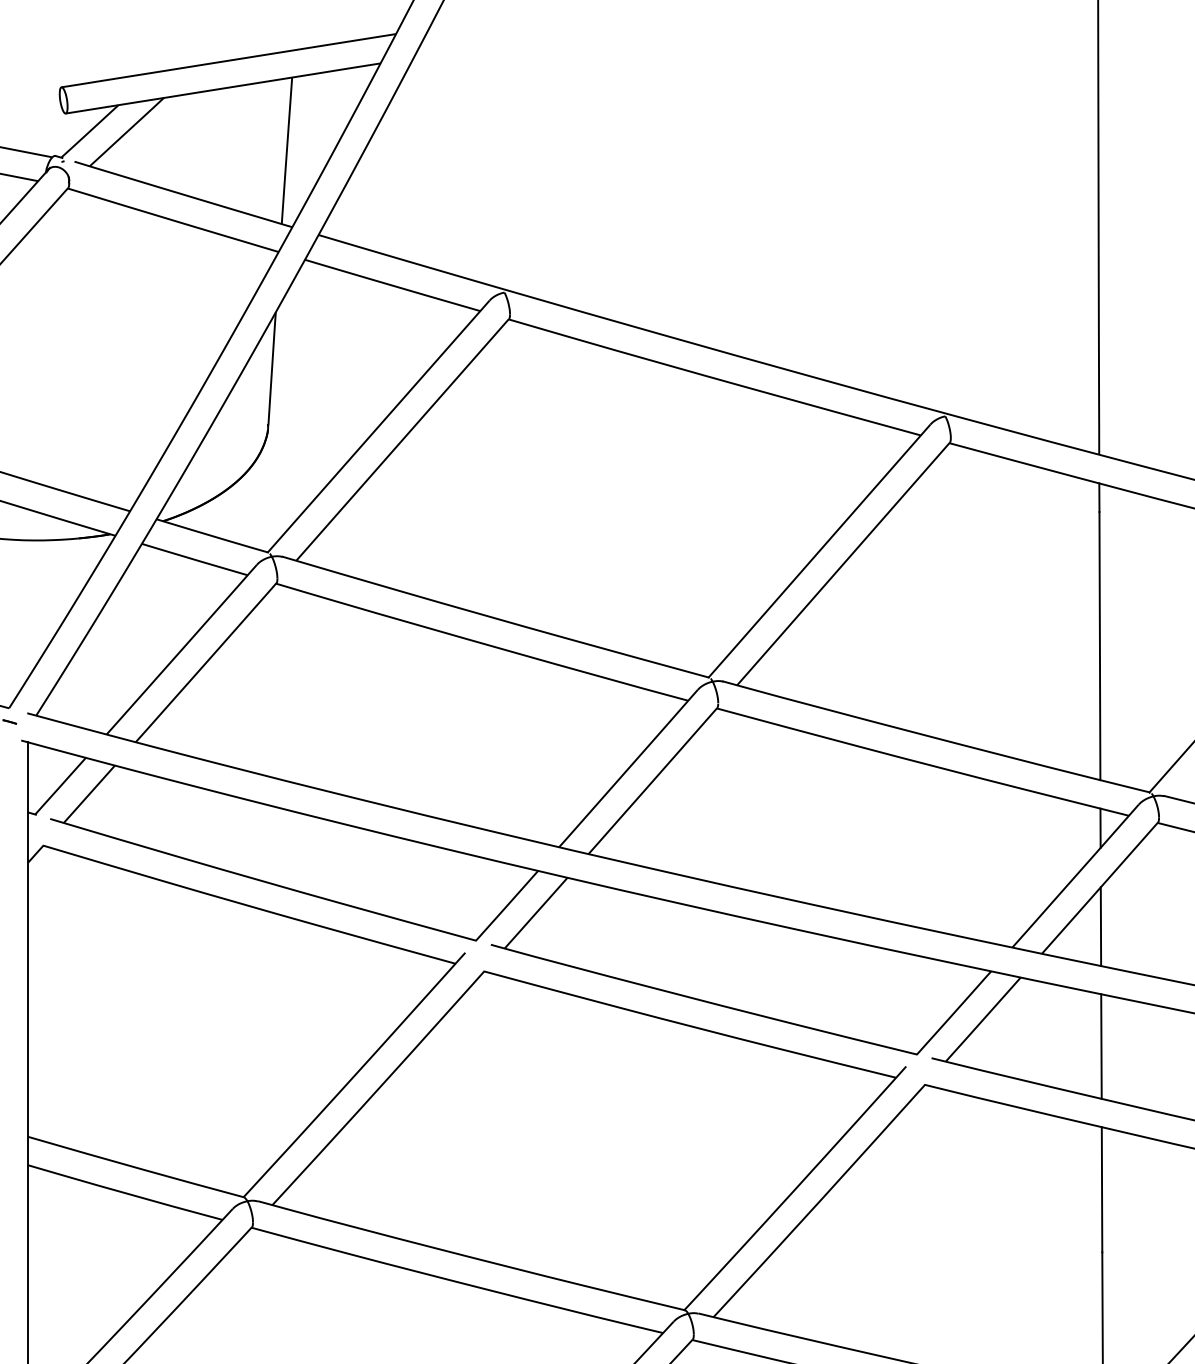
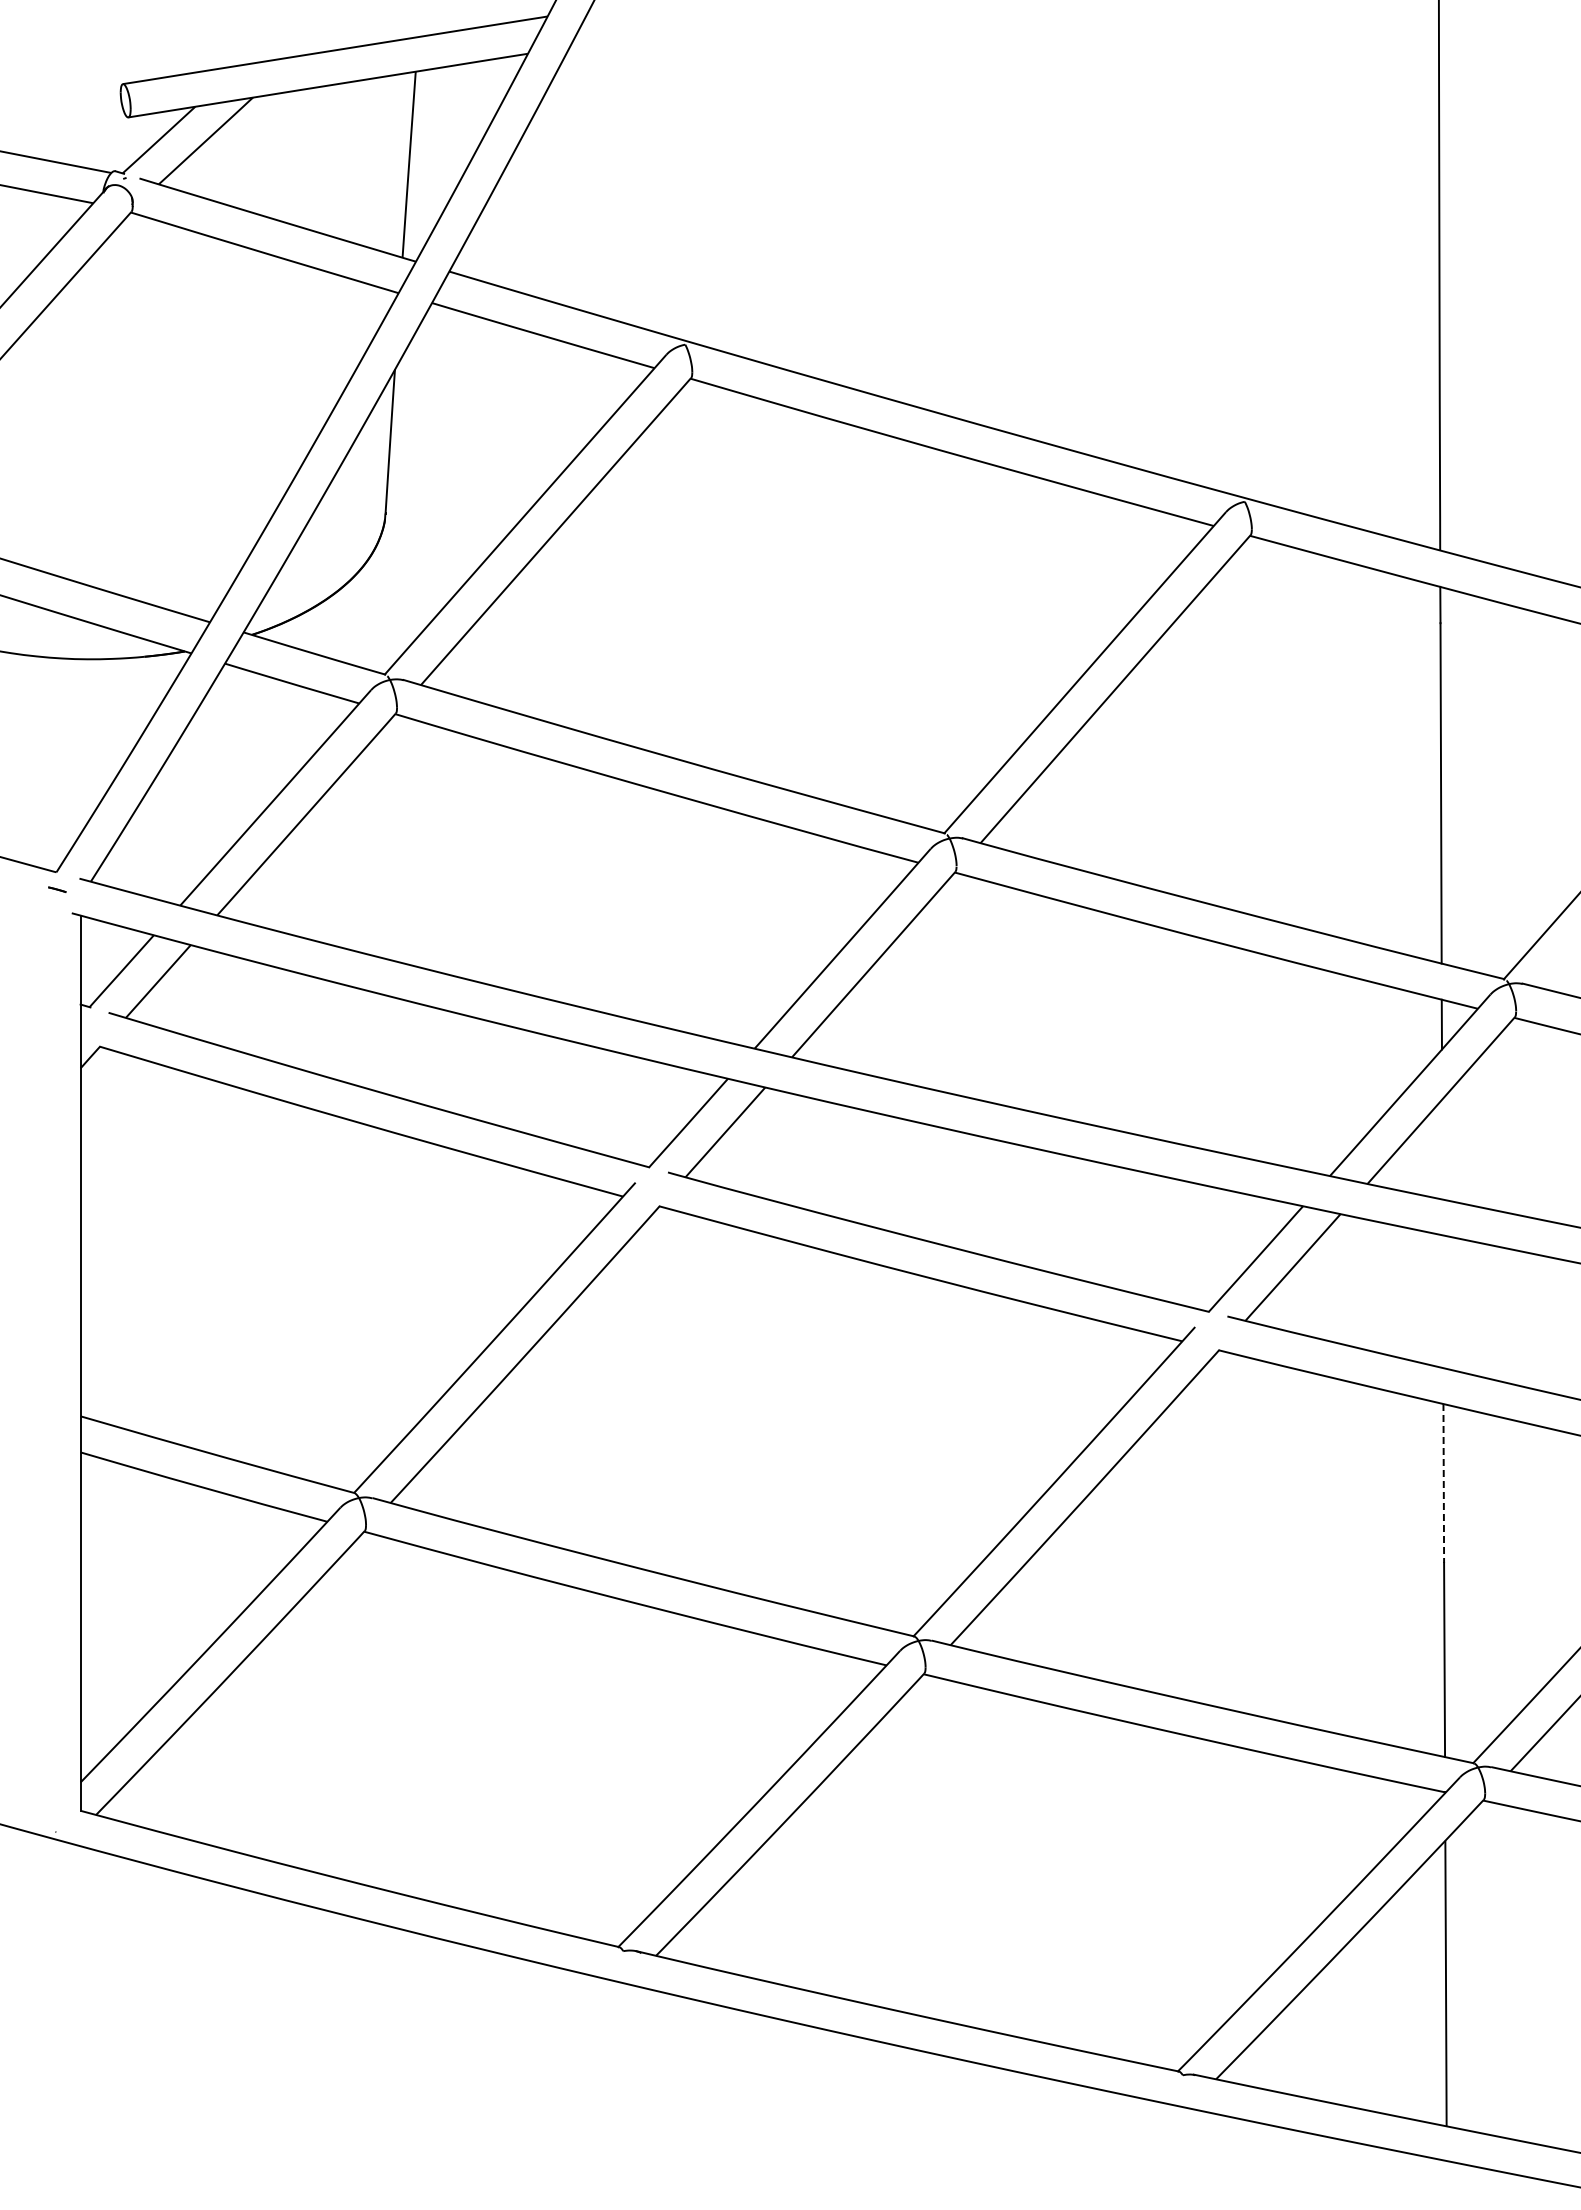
line: (1101, 926) -> (1442, 1149), removed
line: (1101, 1046) -> (1442, 1301), removed
line: (1101, 1189) -> (1443, 1483), solid -> dashed

